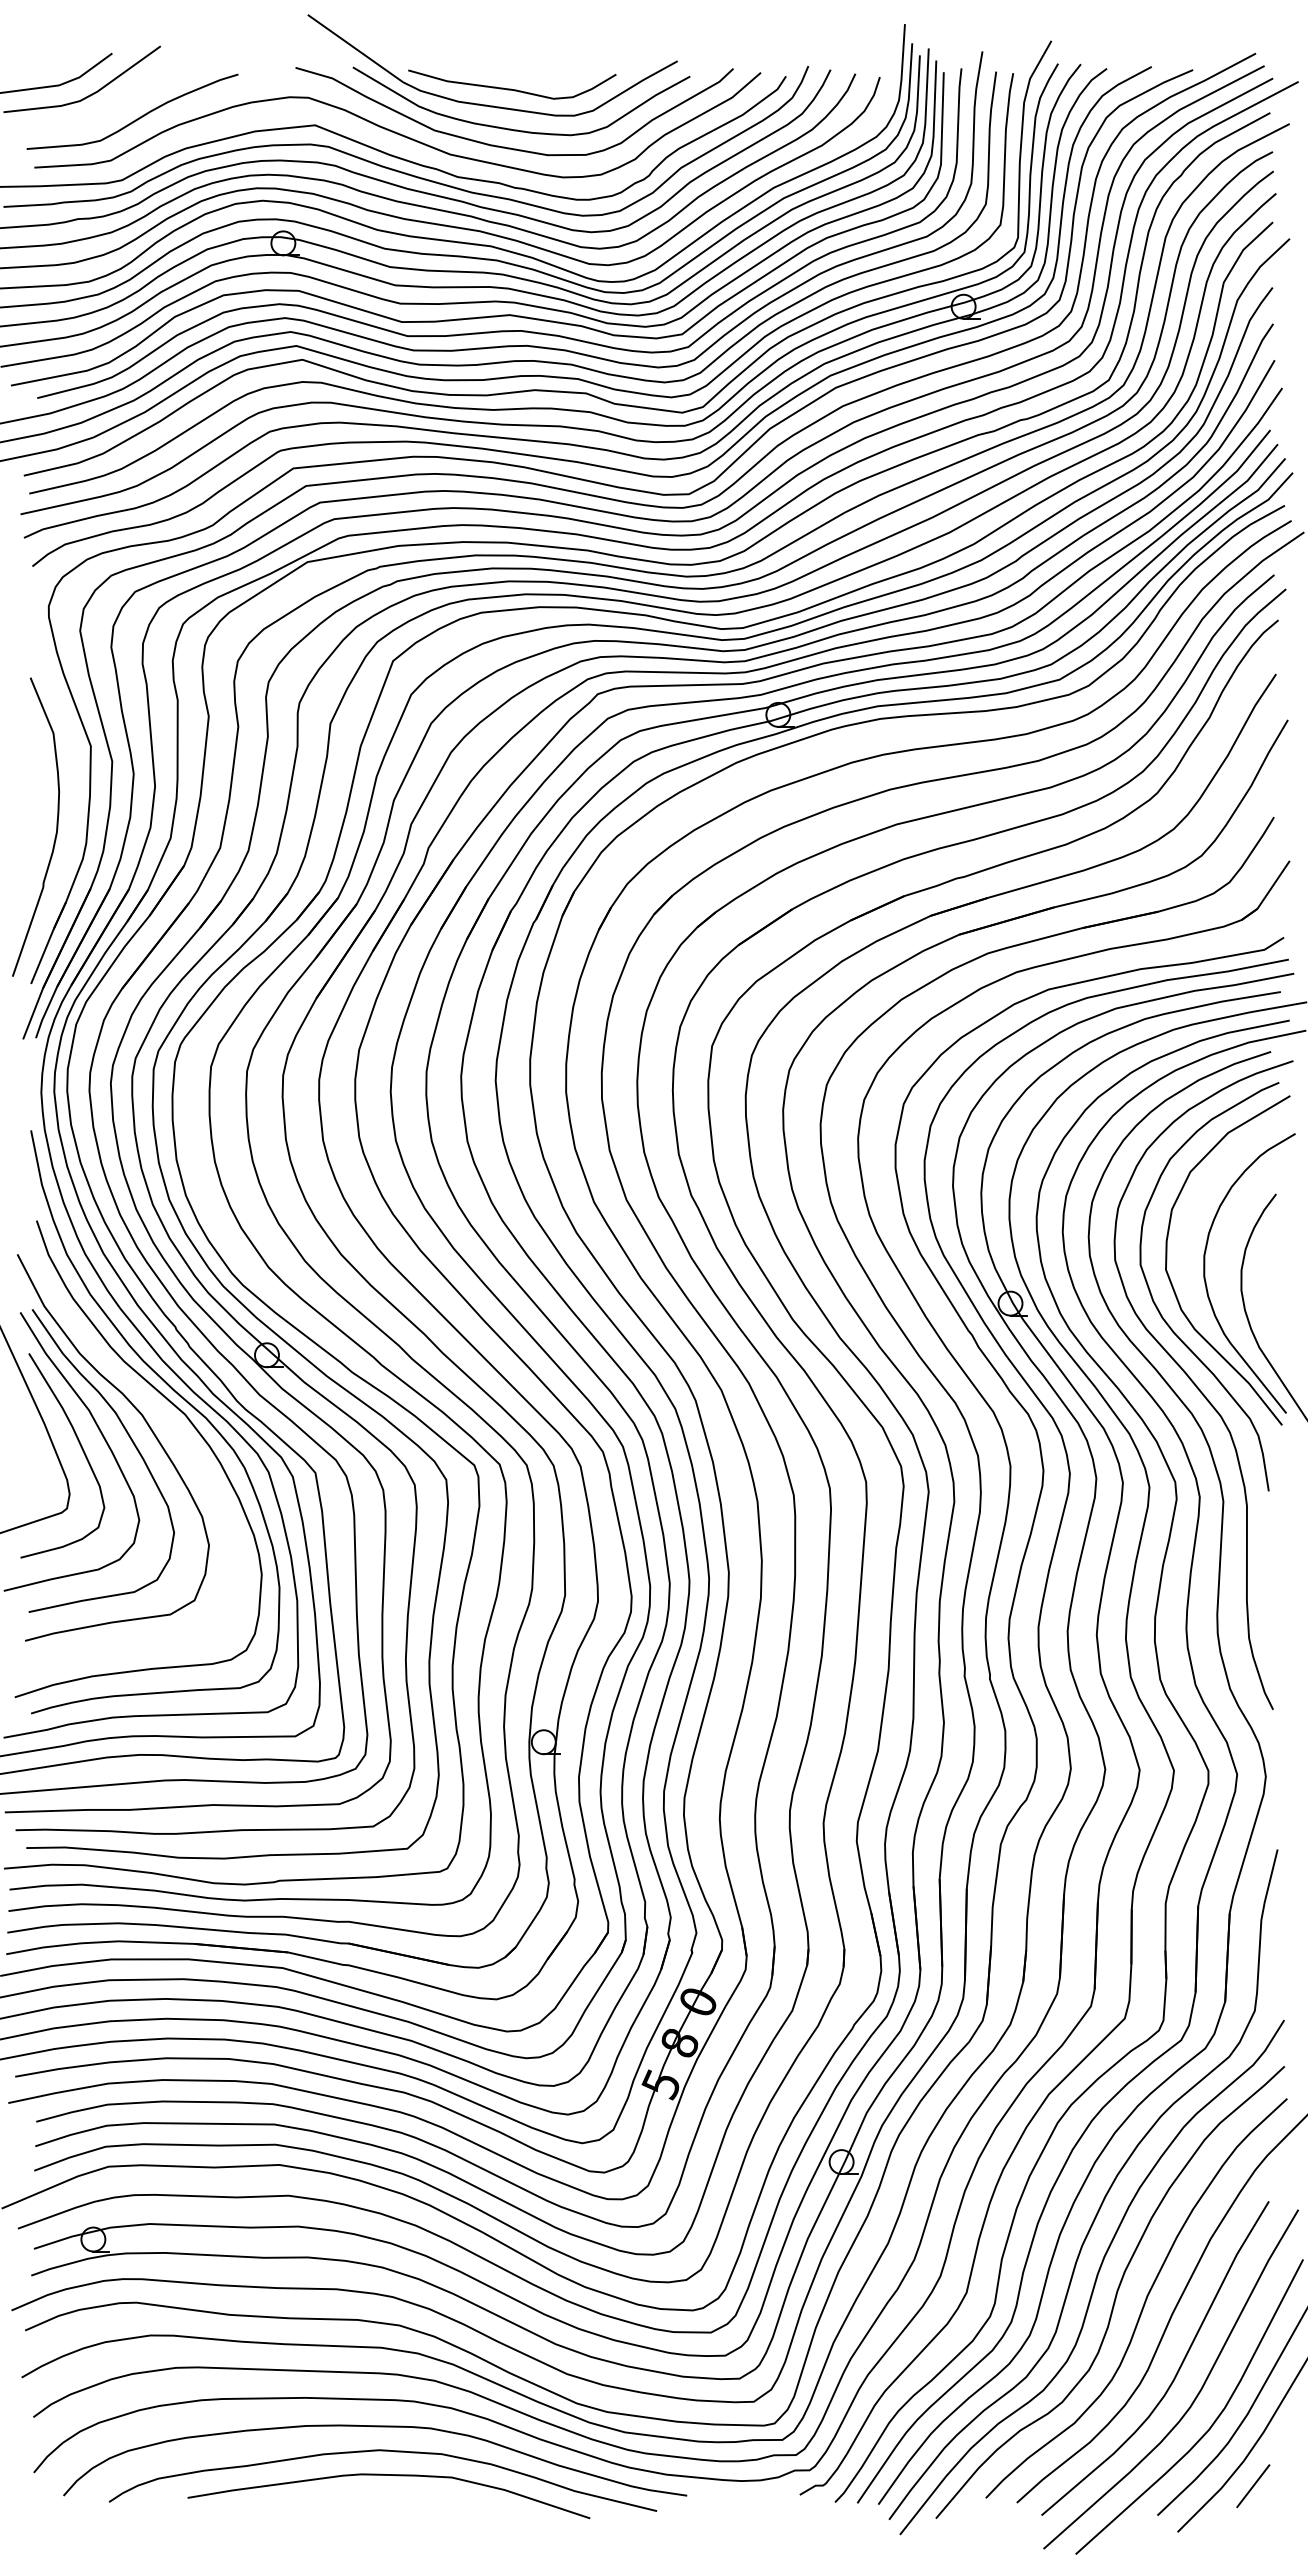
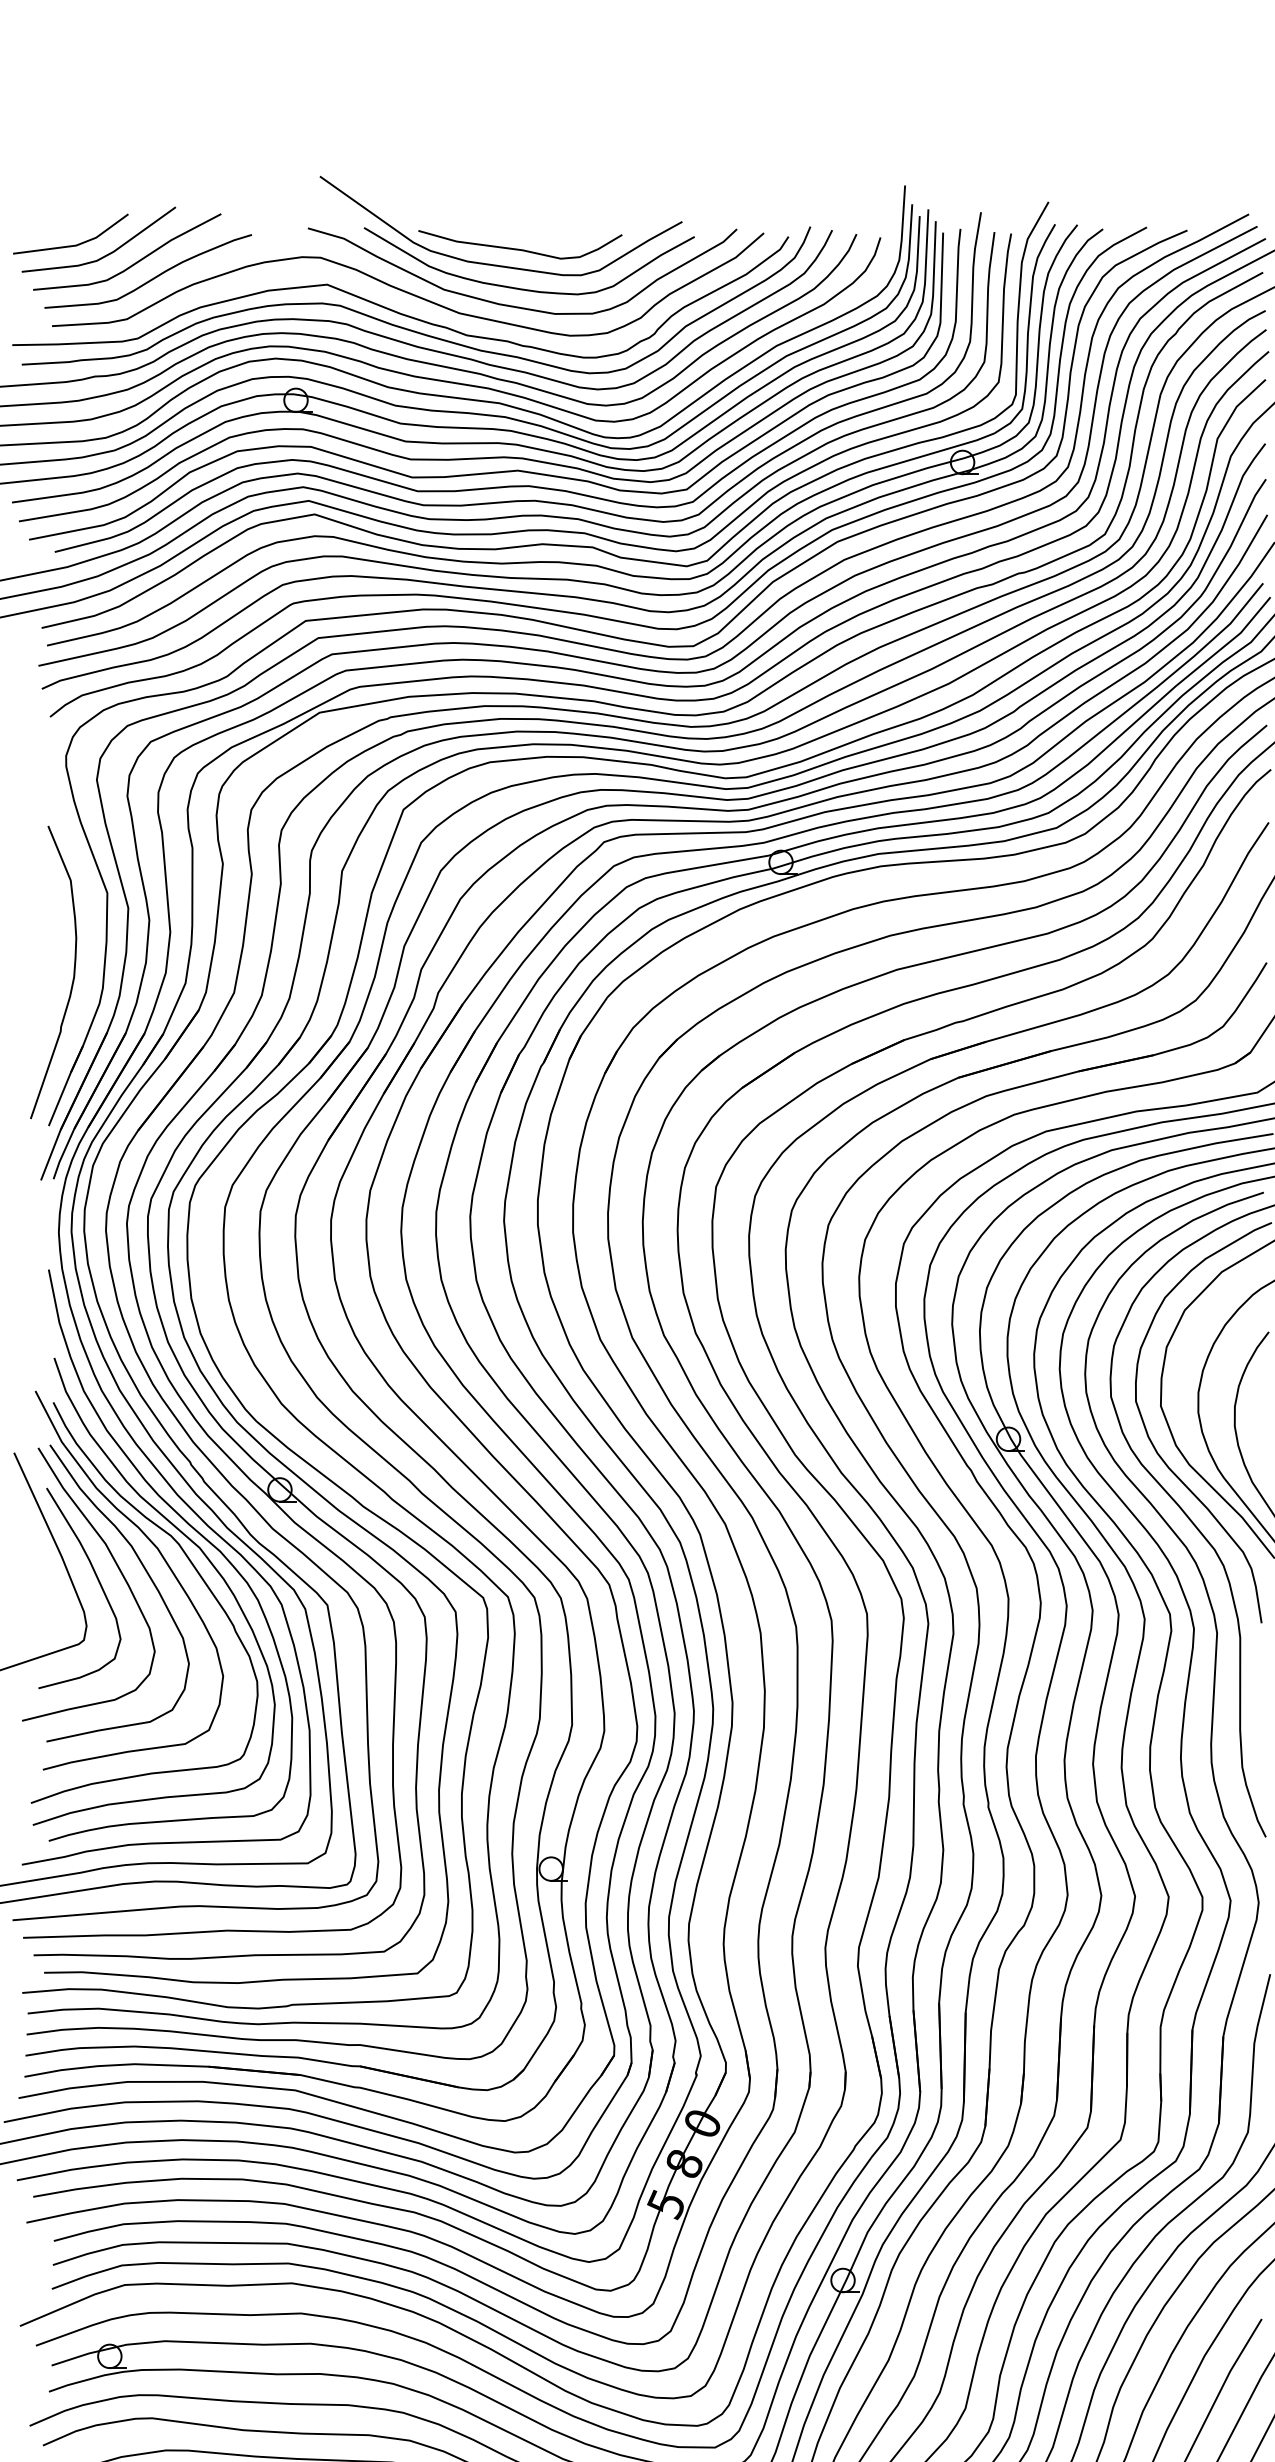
curve: (119, 102) -> (135, 262), added
curve: (178, 1434) -> (193, 1567), added

